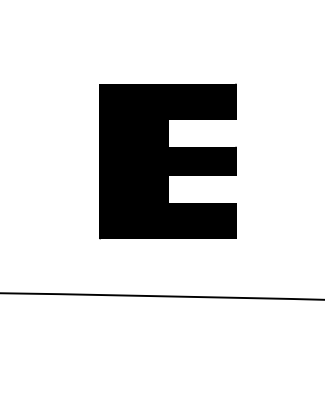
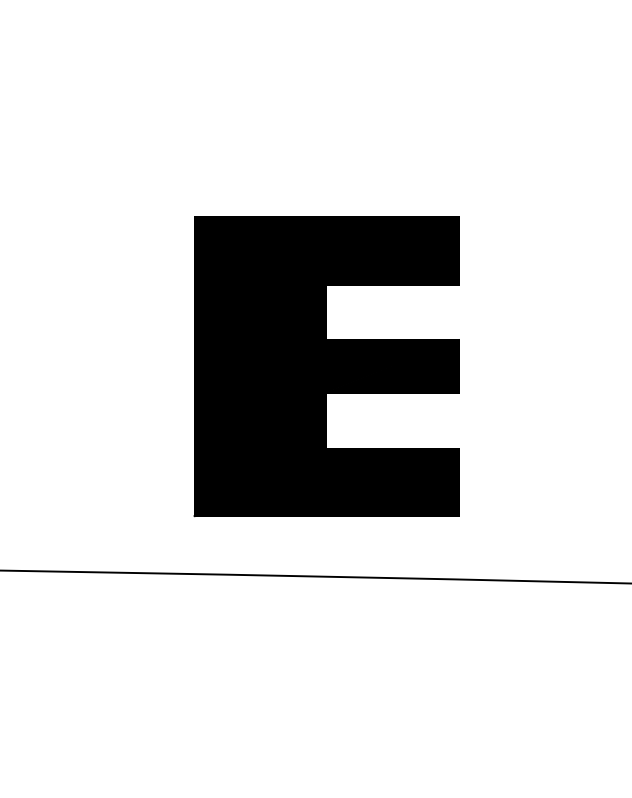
part: (167, 161) -> (325, 366), moved

